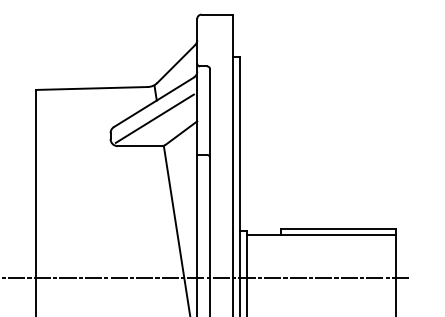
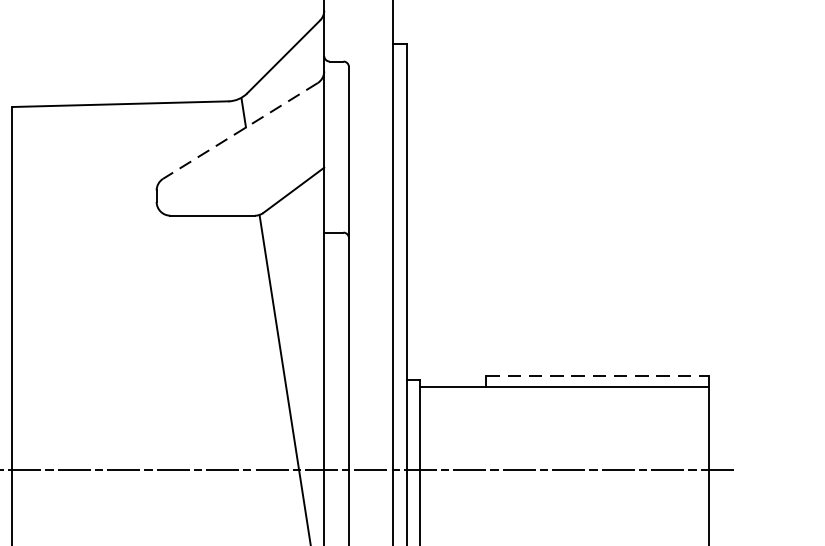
line: (153, 102) -> (239, 131), solid -> dashed
line: (154, 118) -> (241, 162), removed
line: (338, 229) -> (597, 376), solid -> dashed

